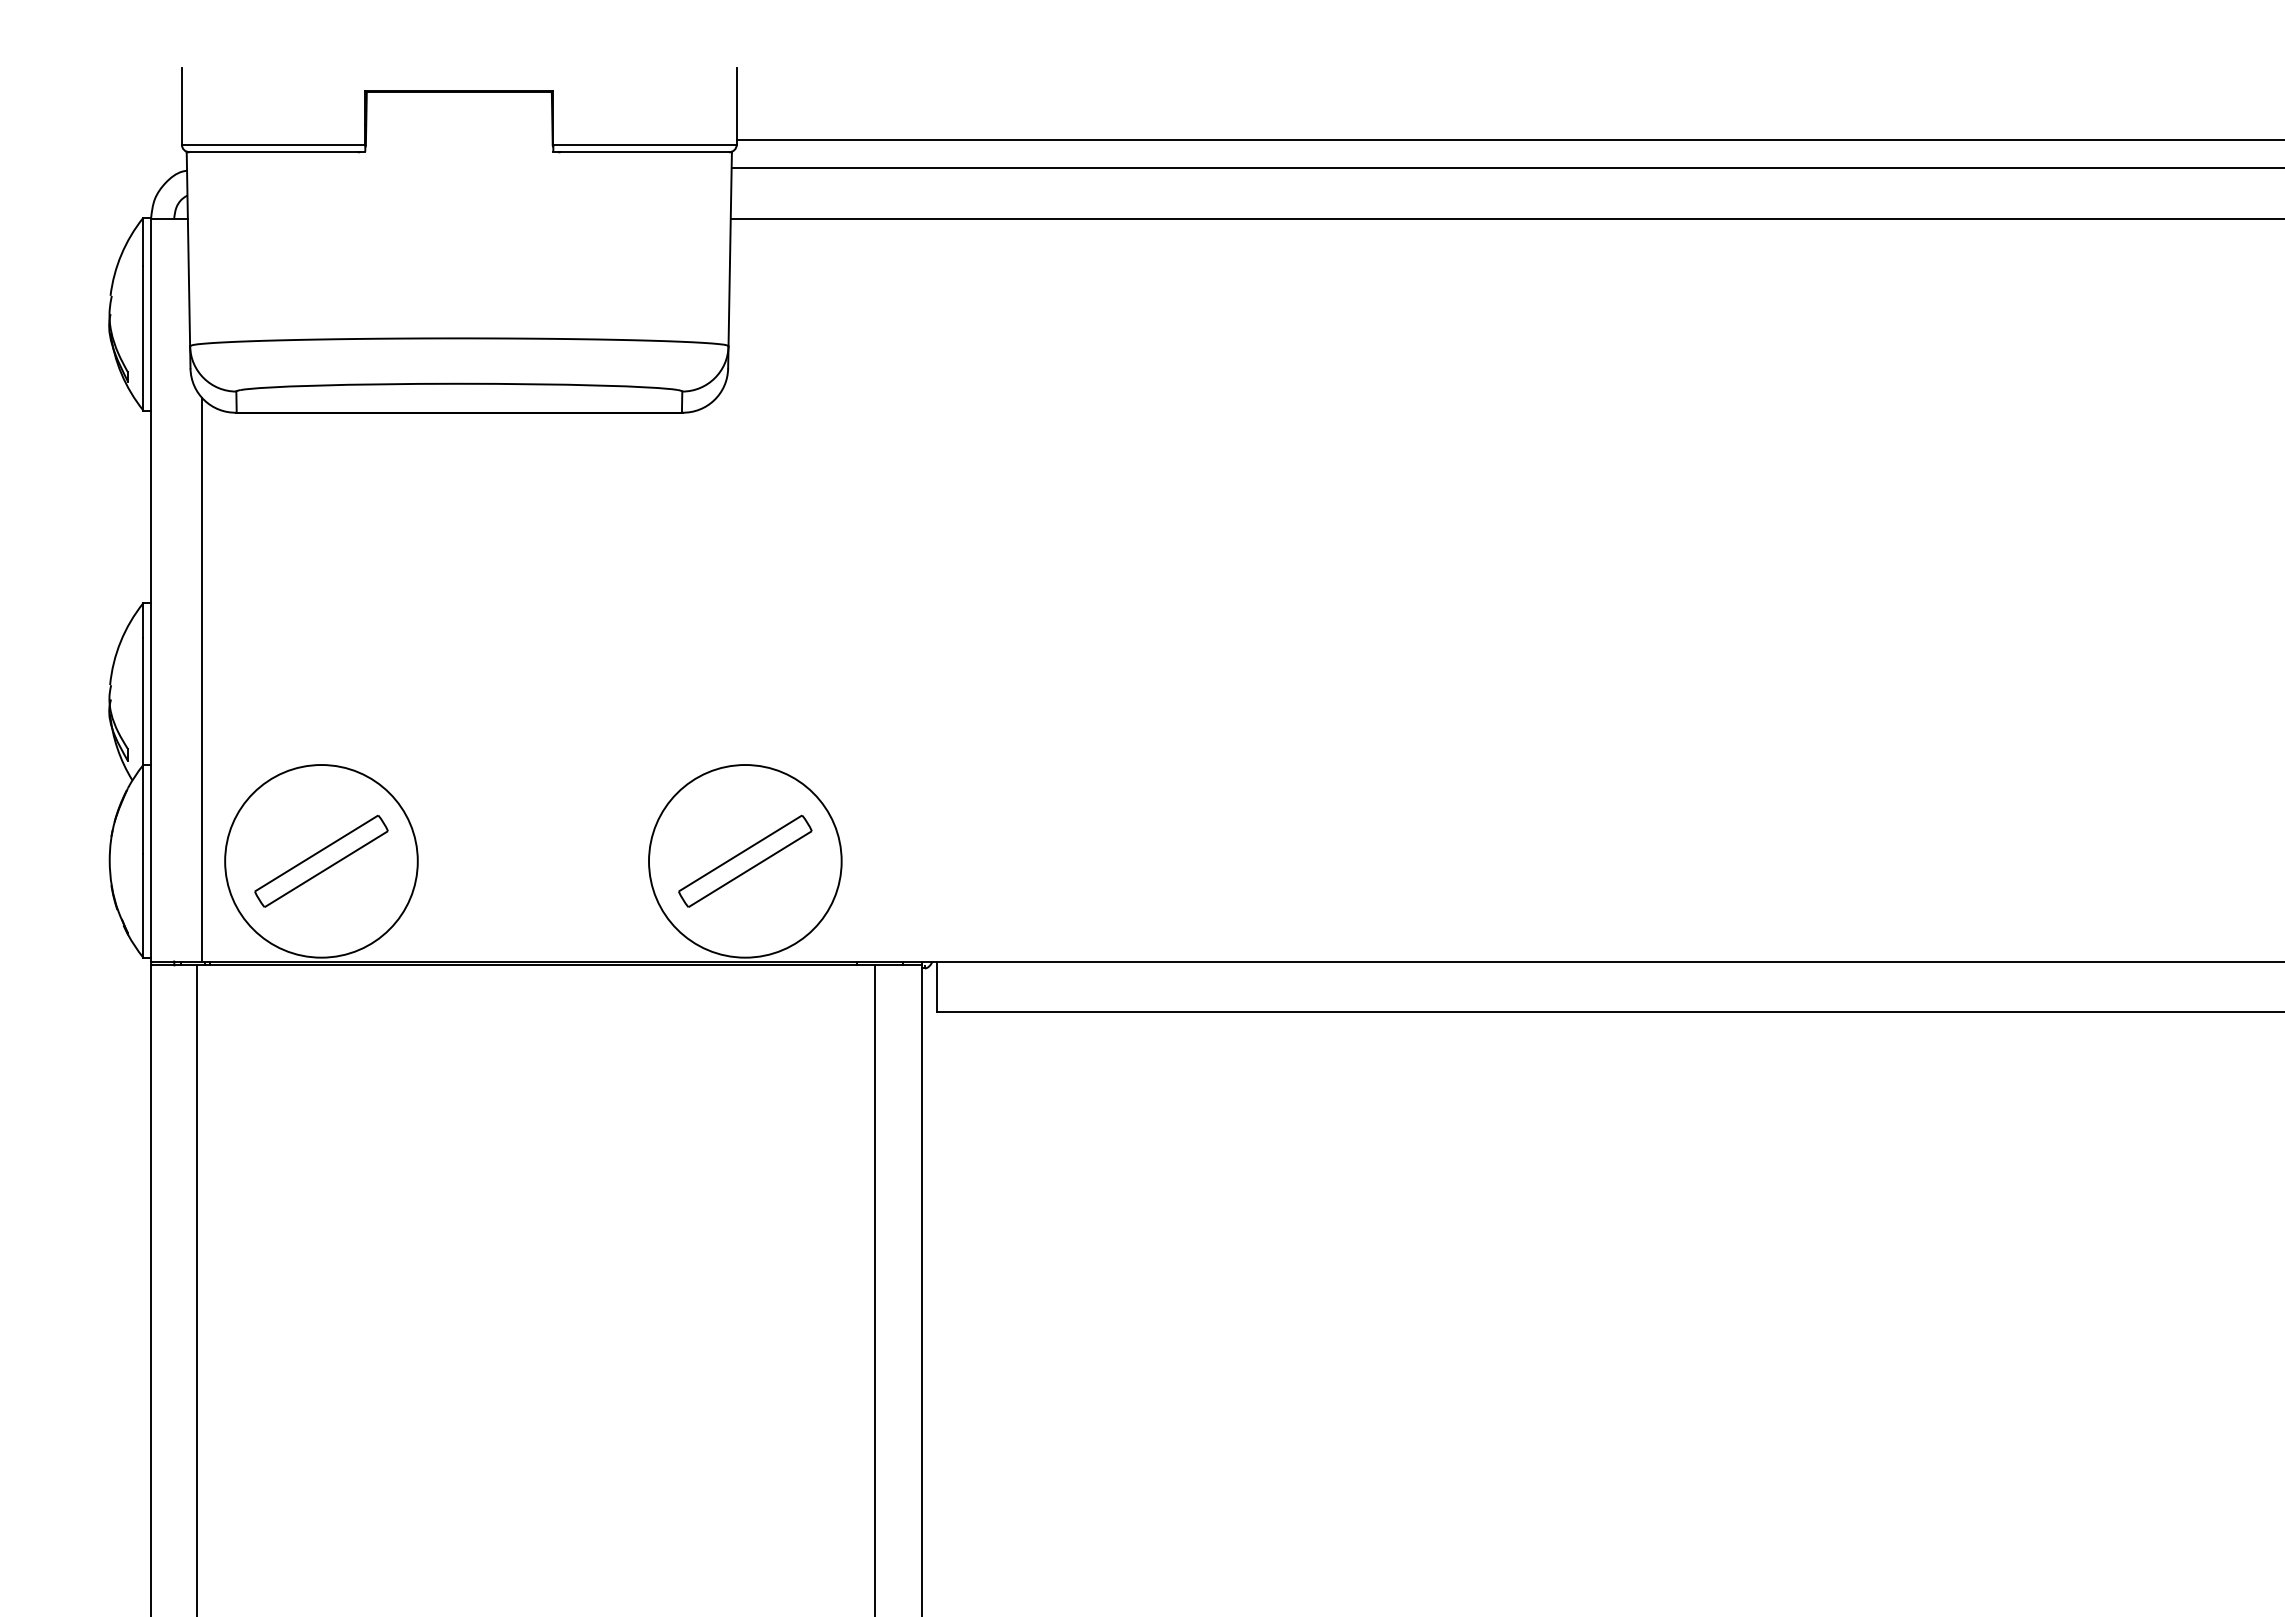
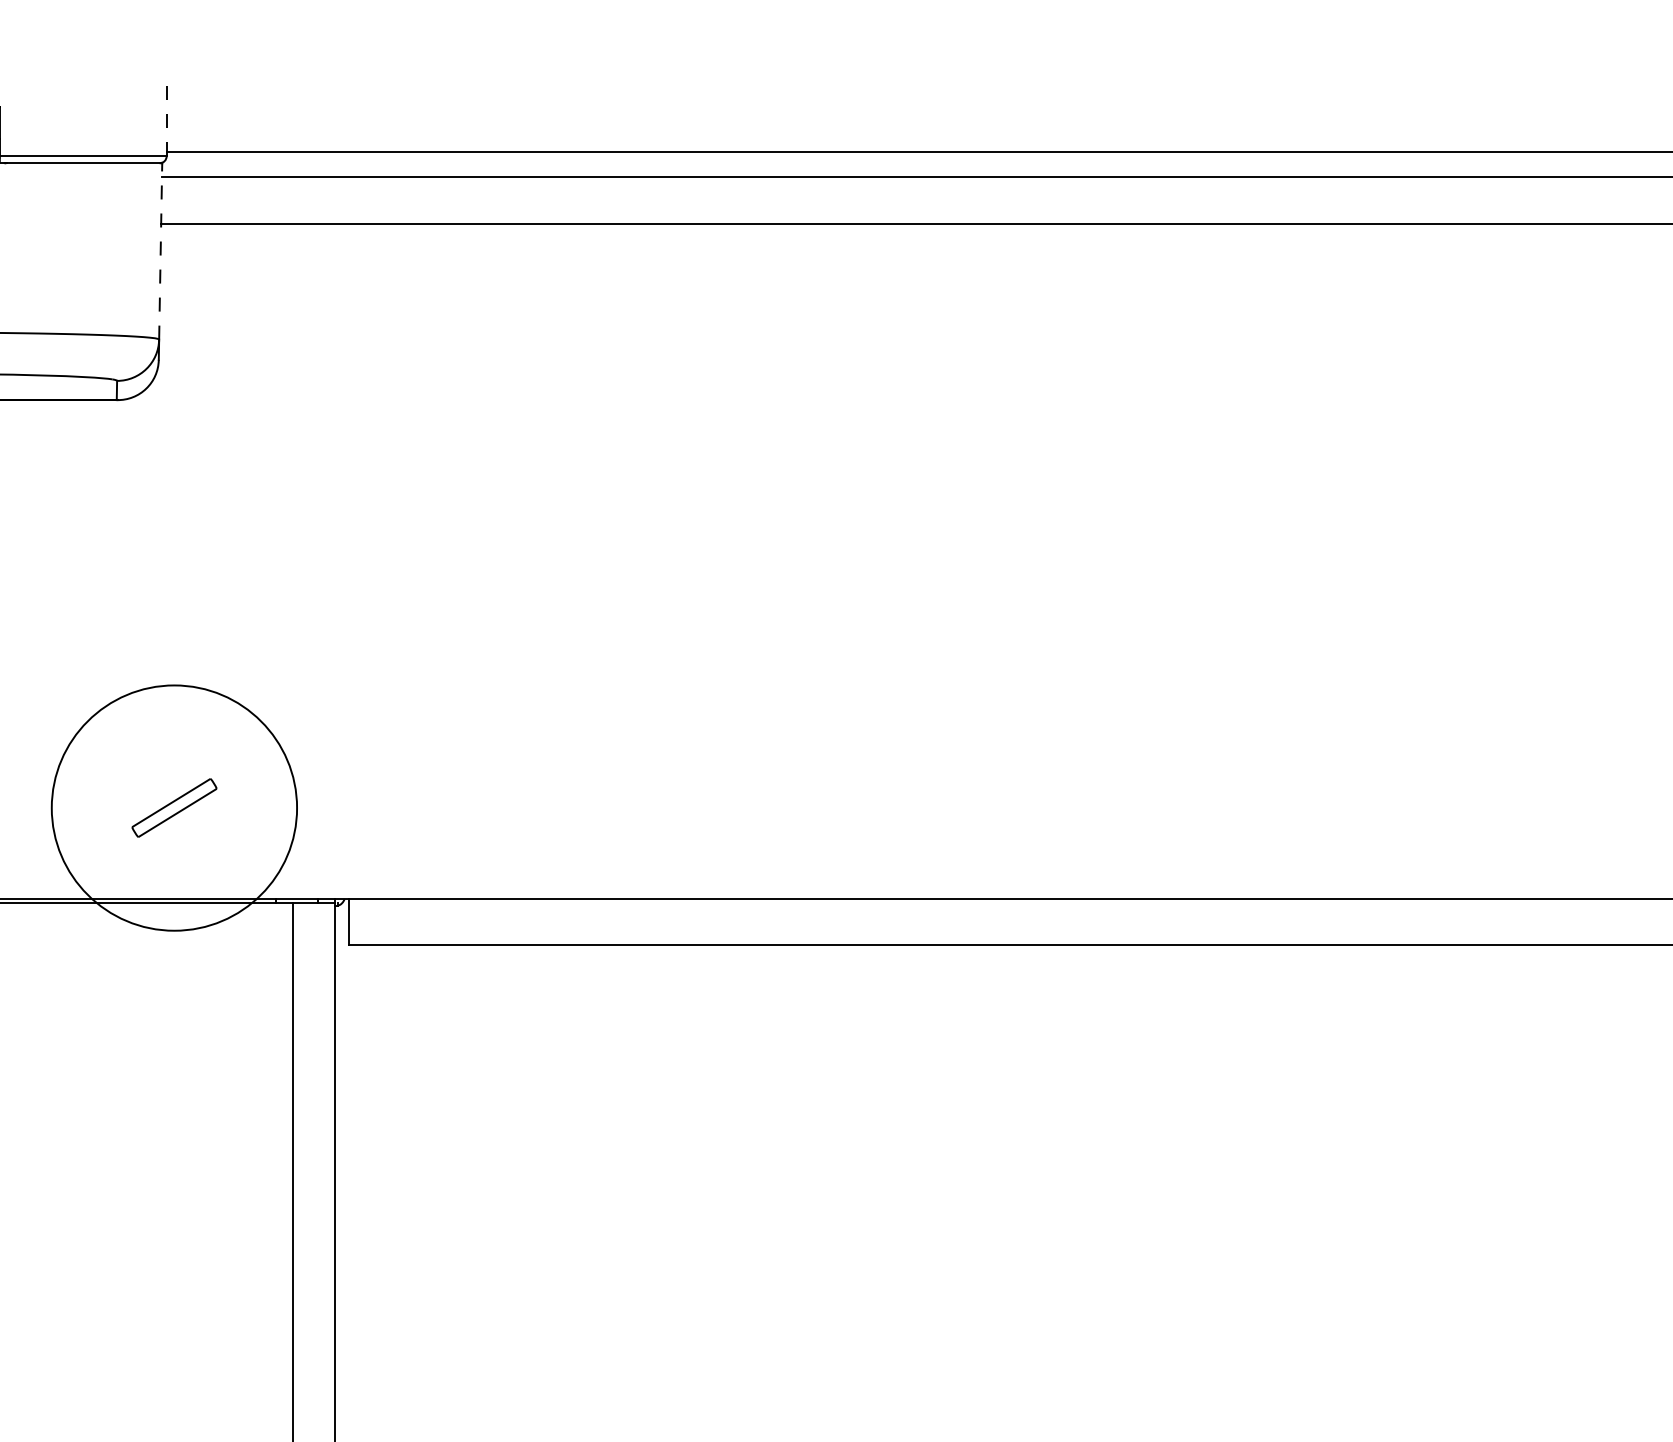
line: (736, 106) -> (166, 121), solid -> dashed
line: (730, 249) -> (160, 251), solid -> dashed
part: (745, 860) -> (174, 807), size x0.7
circle: (745, 861) -> (174, 808), size x1.4

